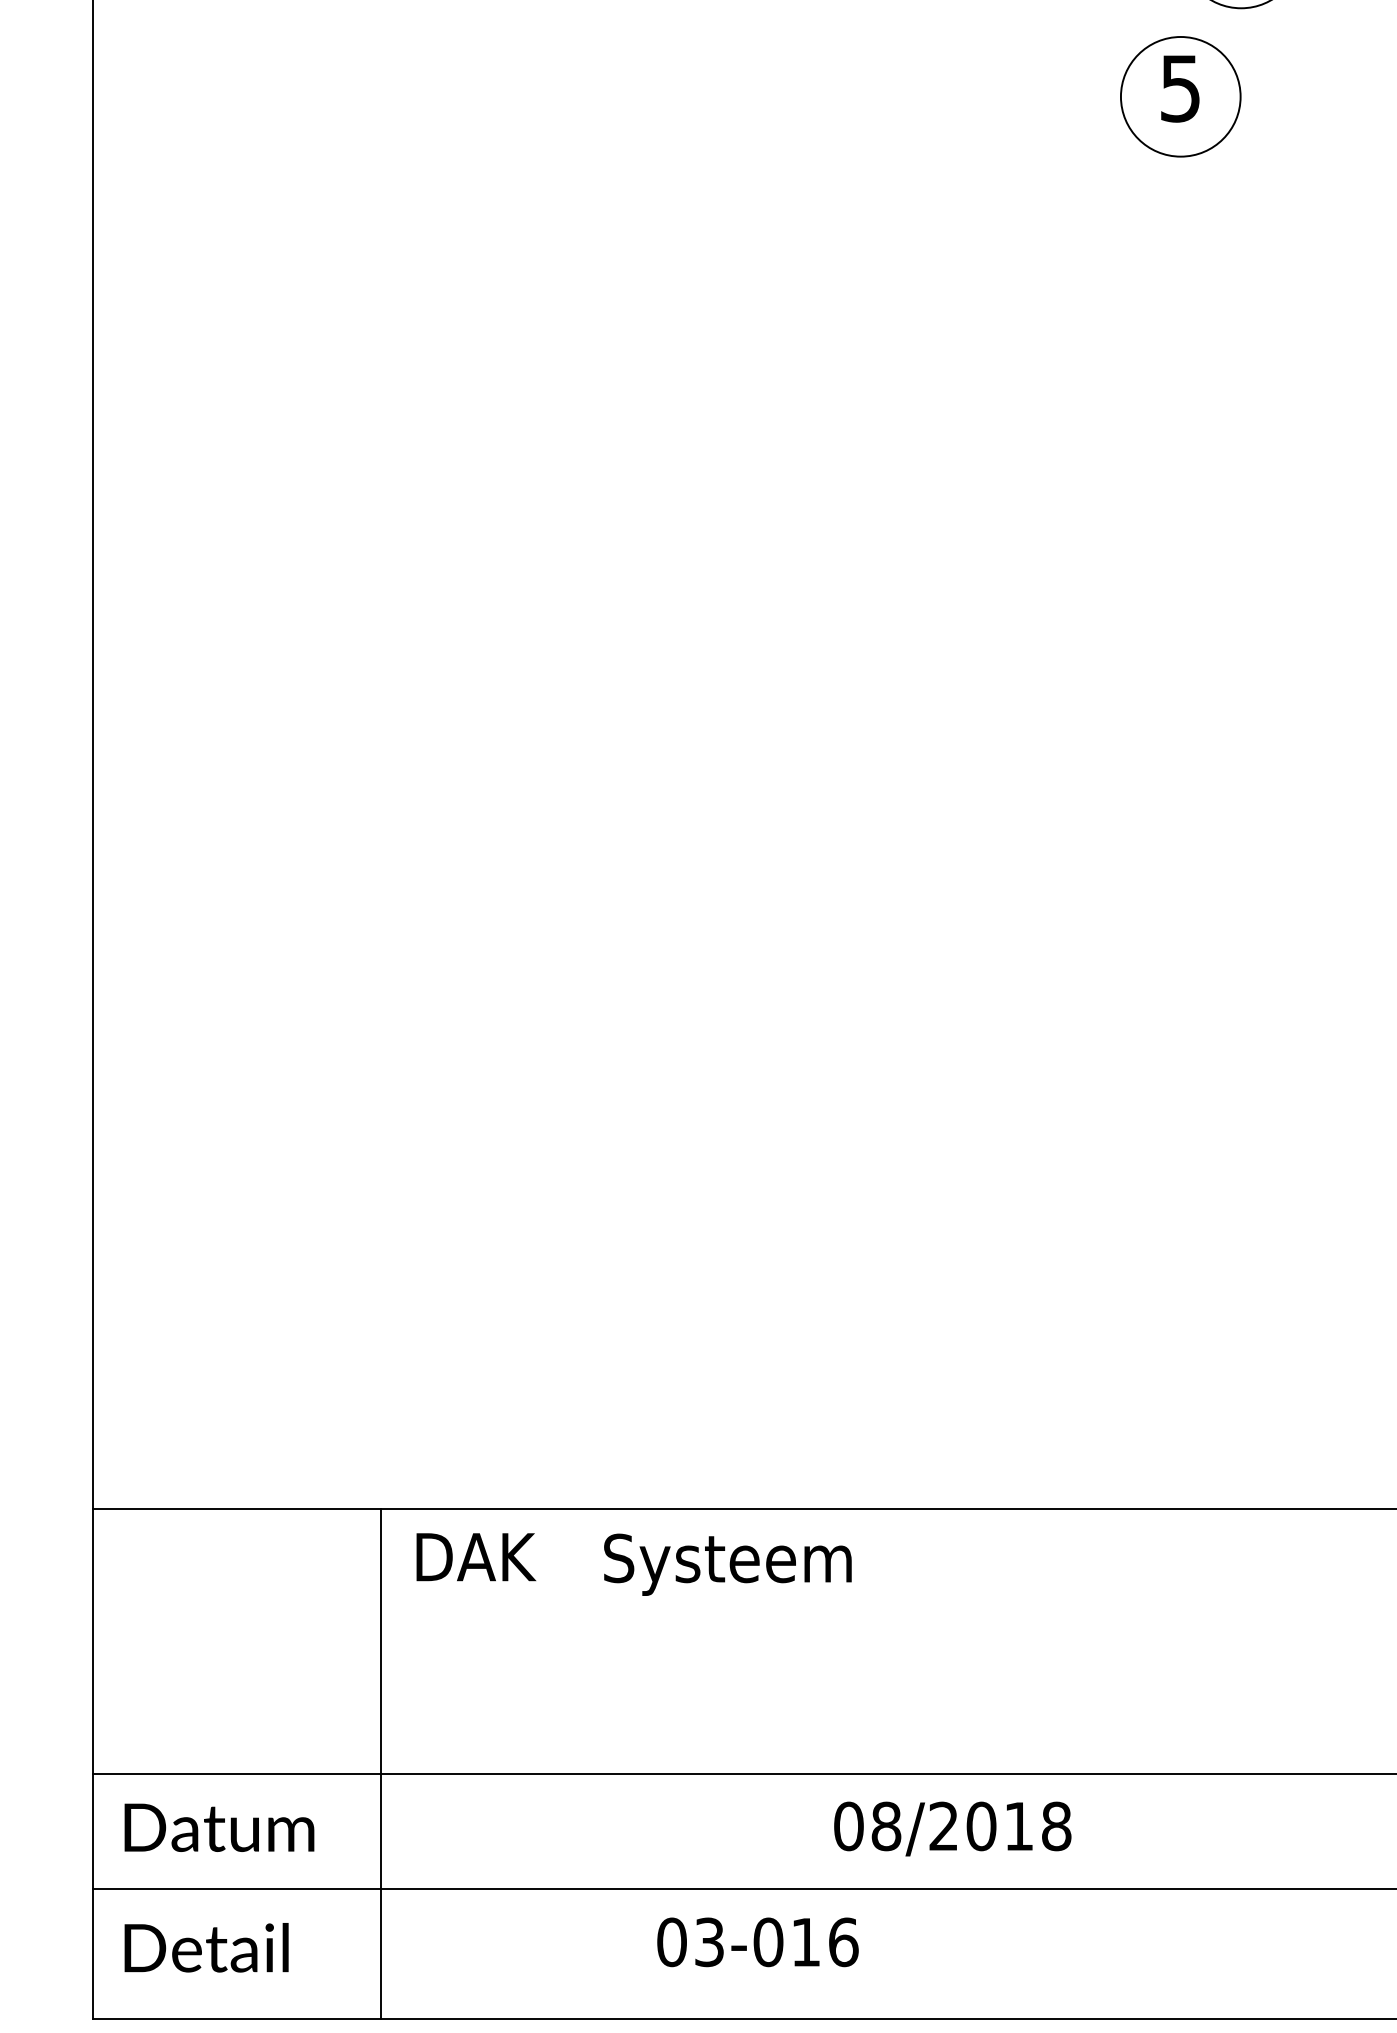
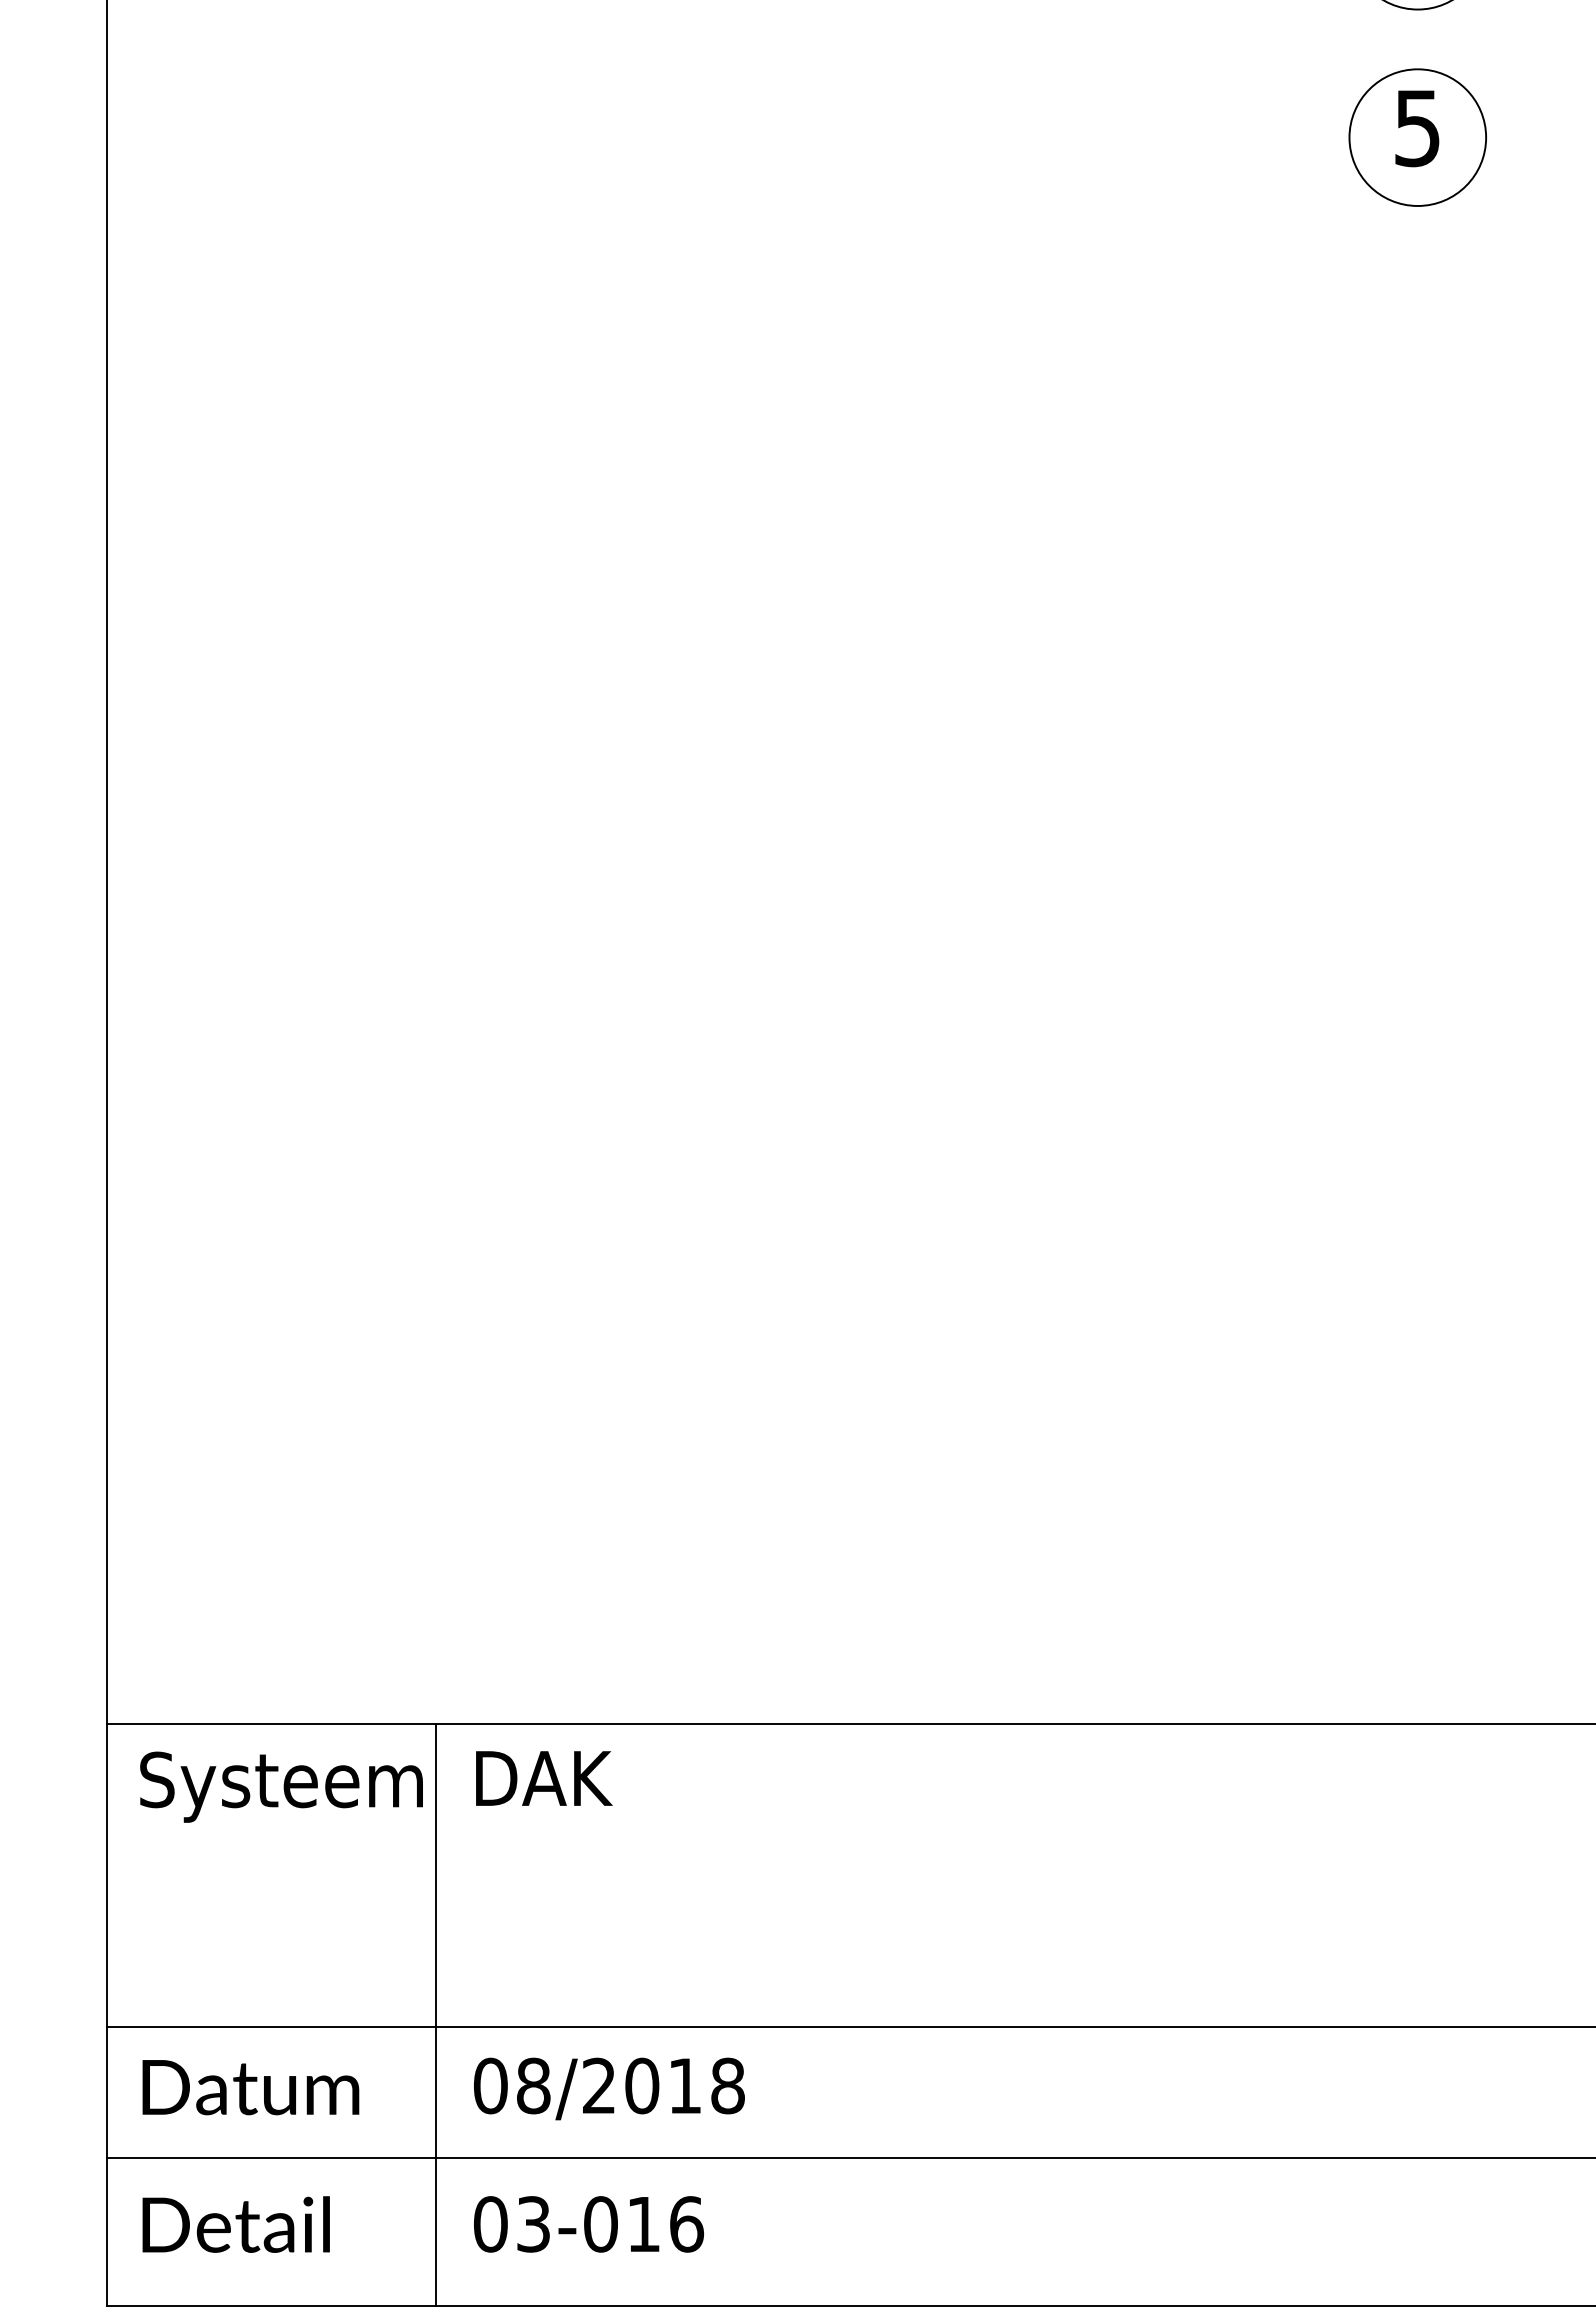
part: (1180, 96) -> (1417, 137), moved
text: (727, 1564) -> (281, 1786), moved
text: (952, 1828) -> (609, 2088), moved
text: (757, 1942) -> (588, 2224), moved

